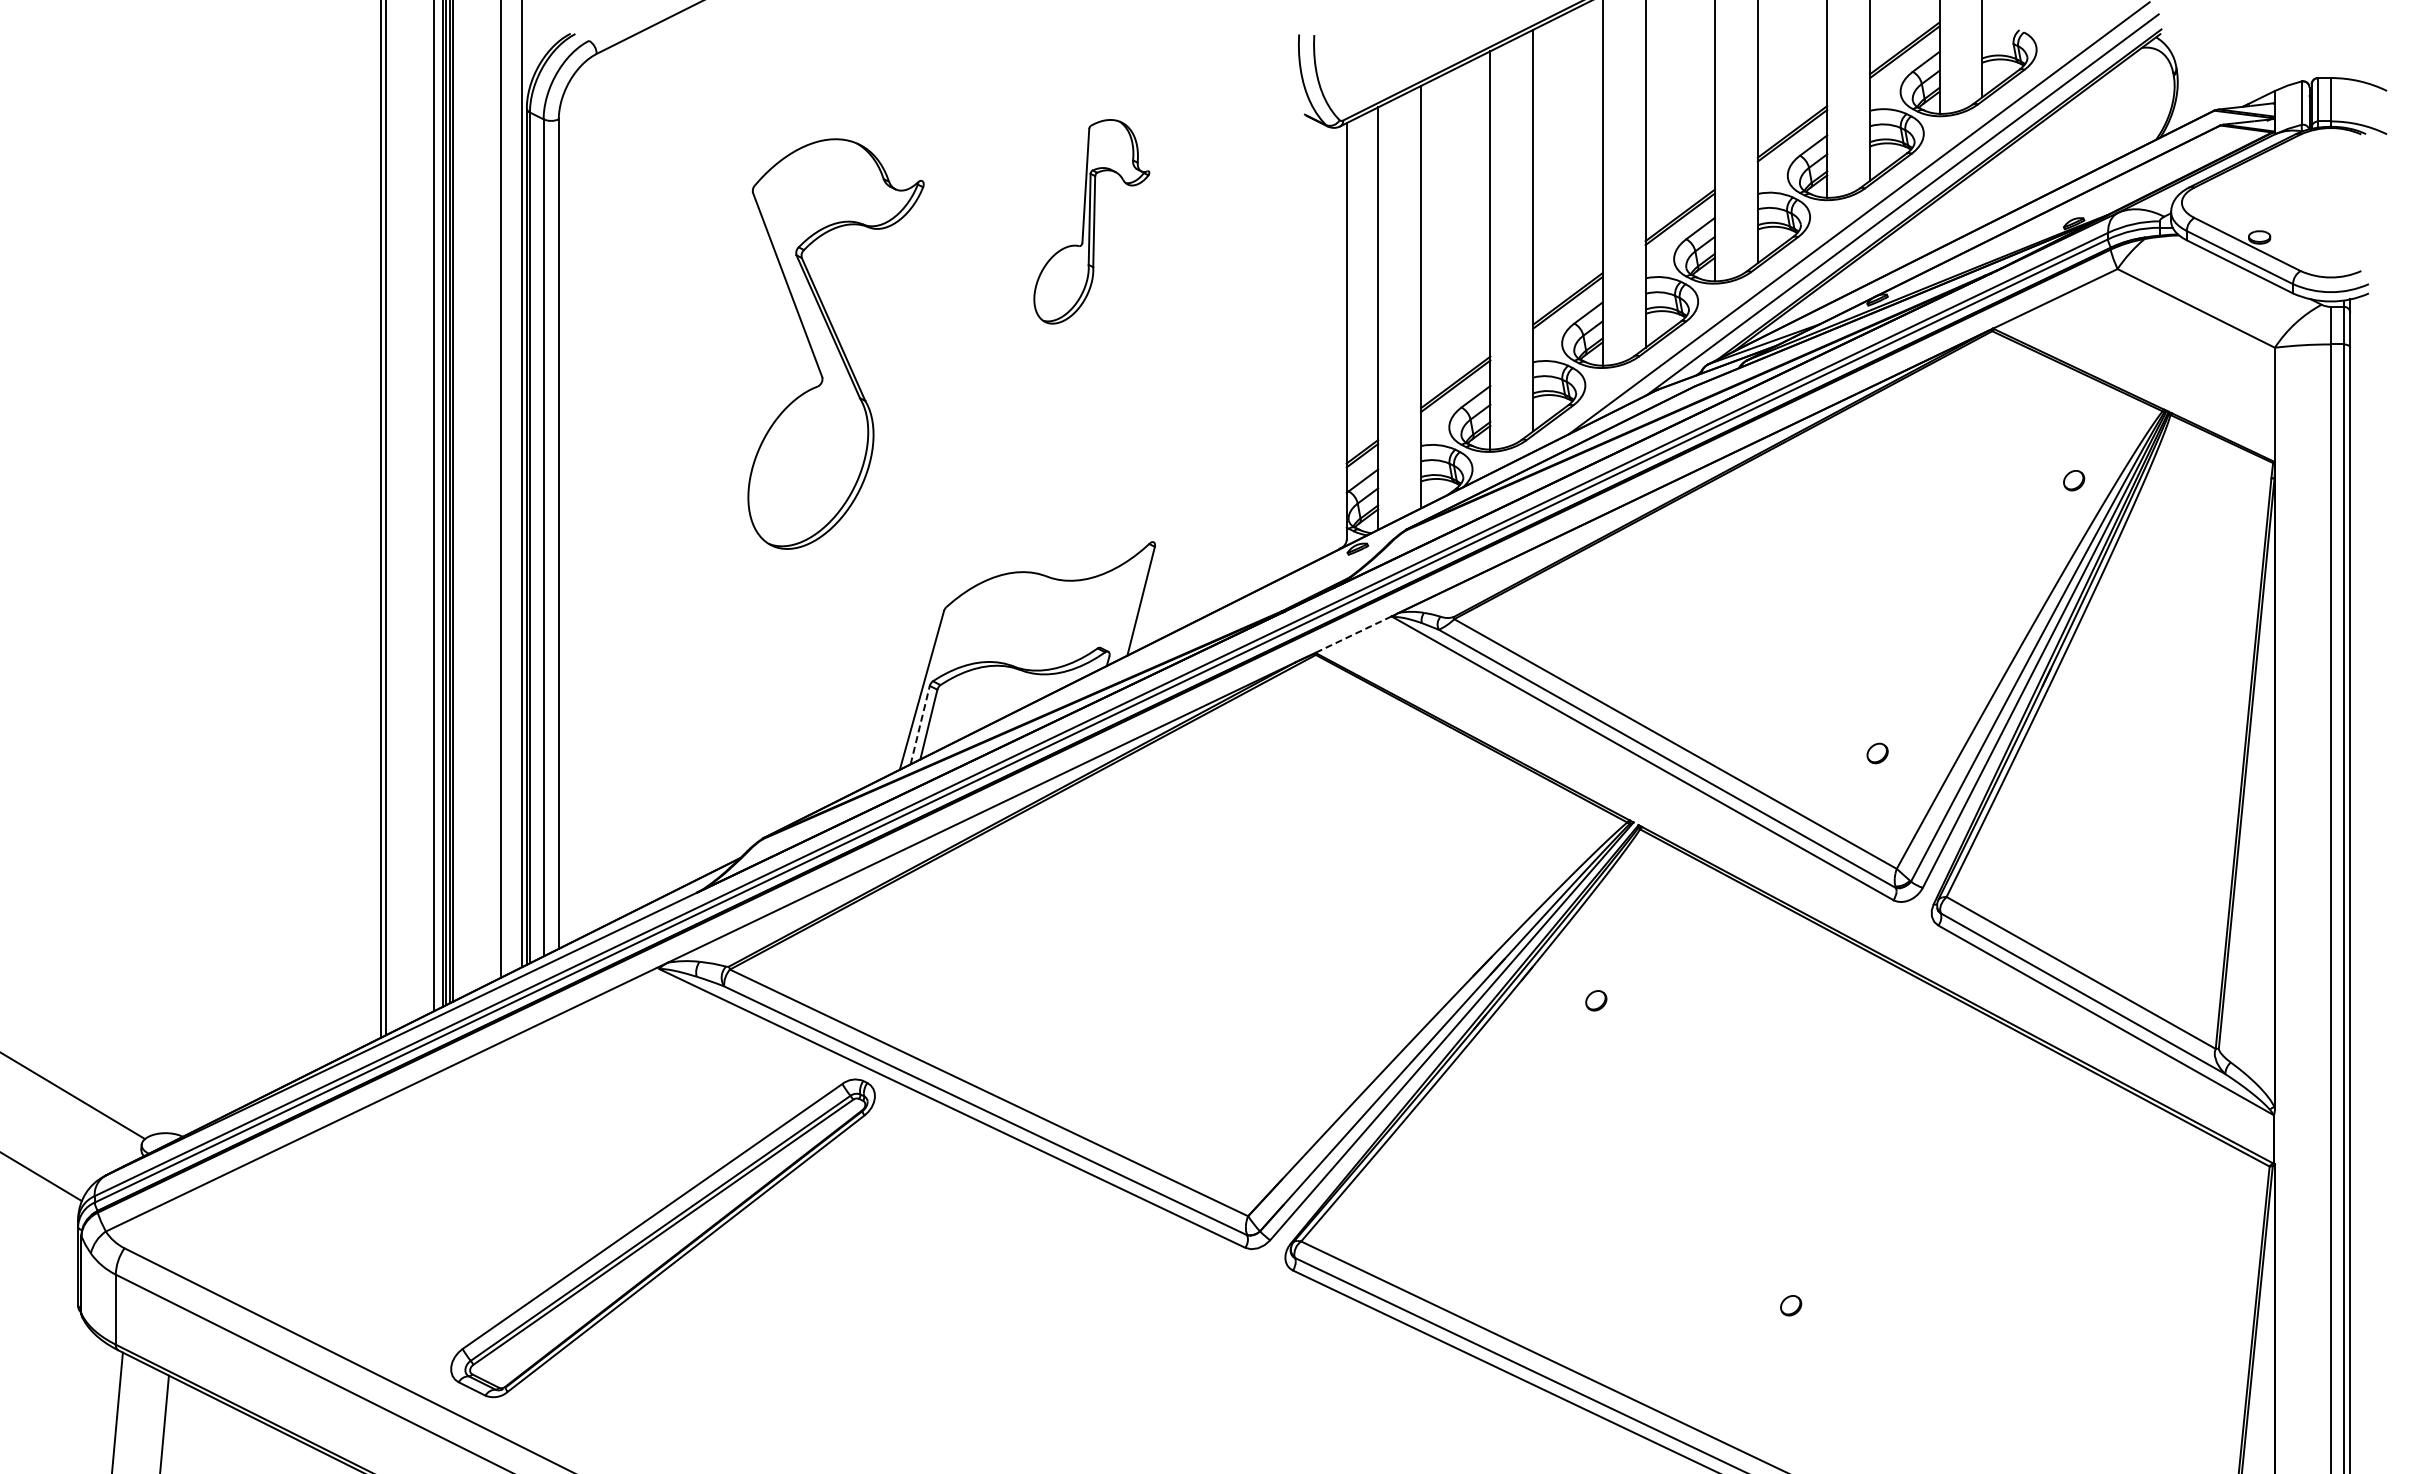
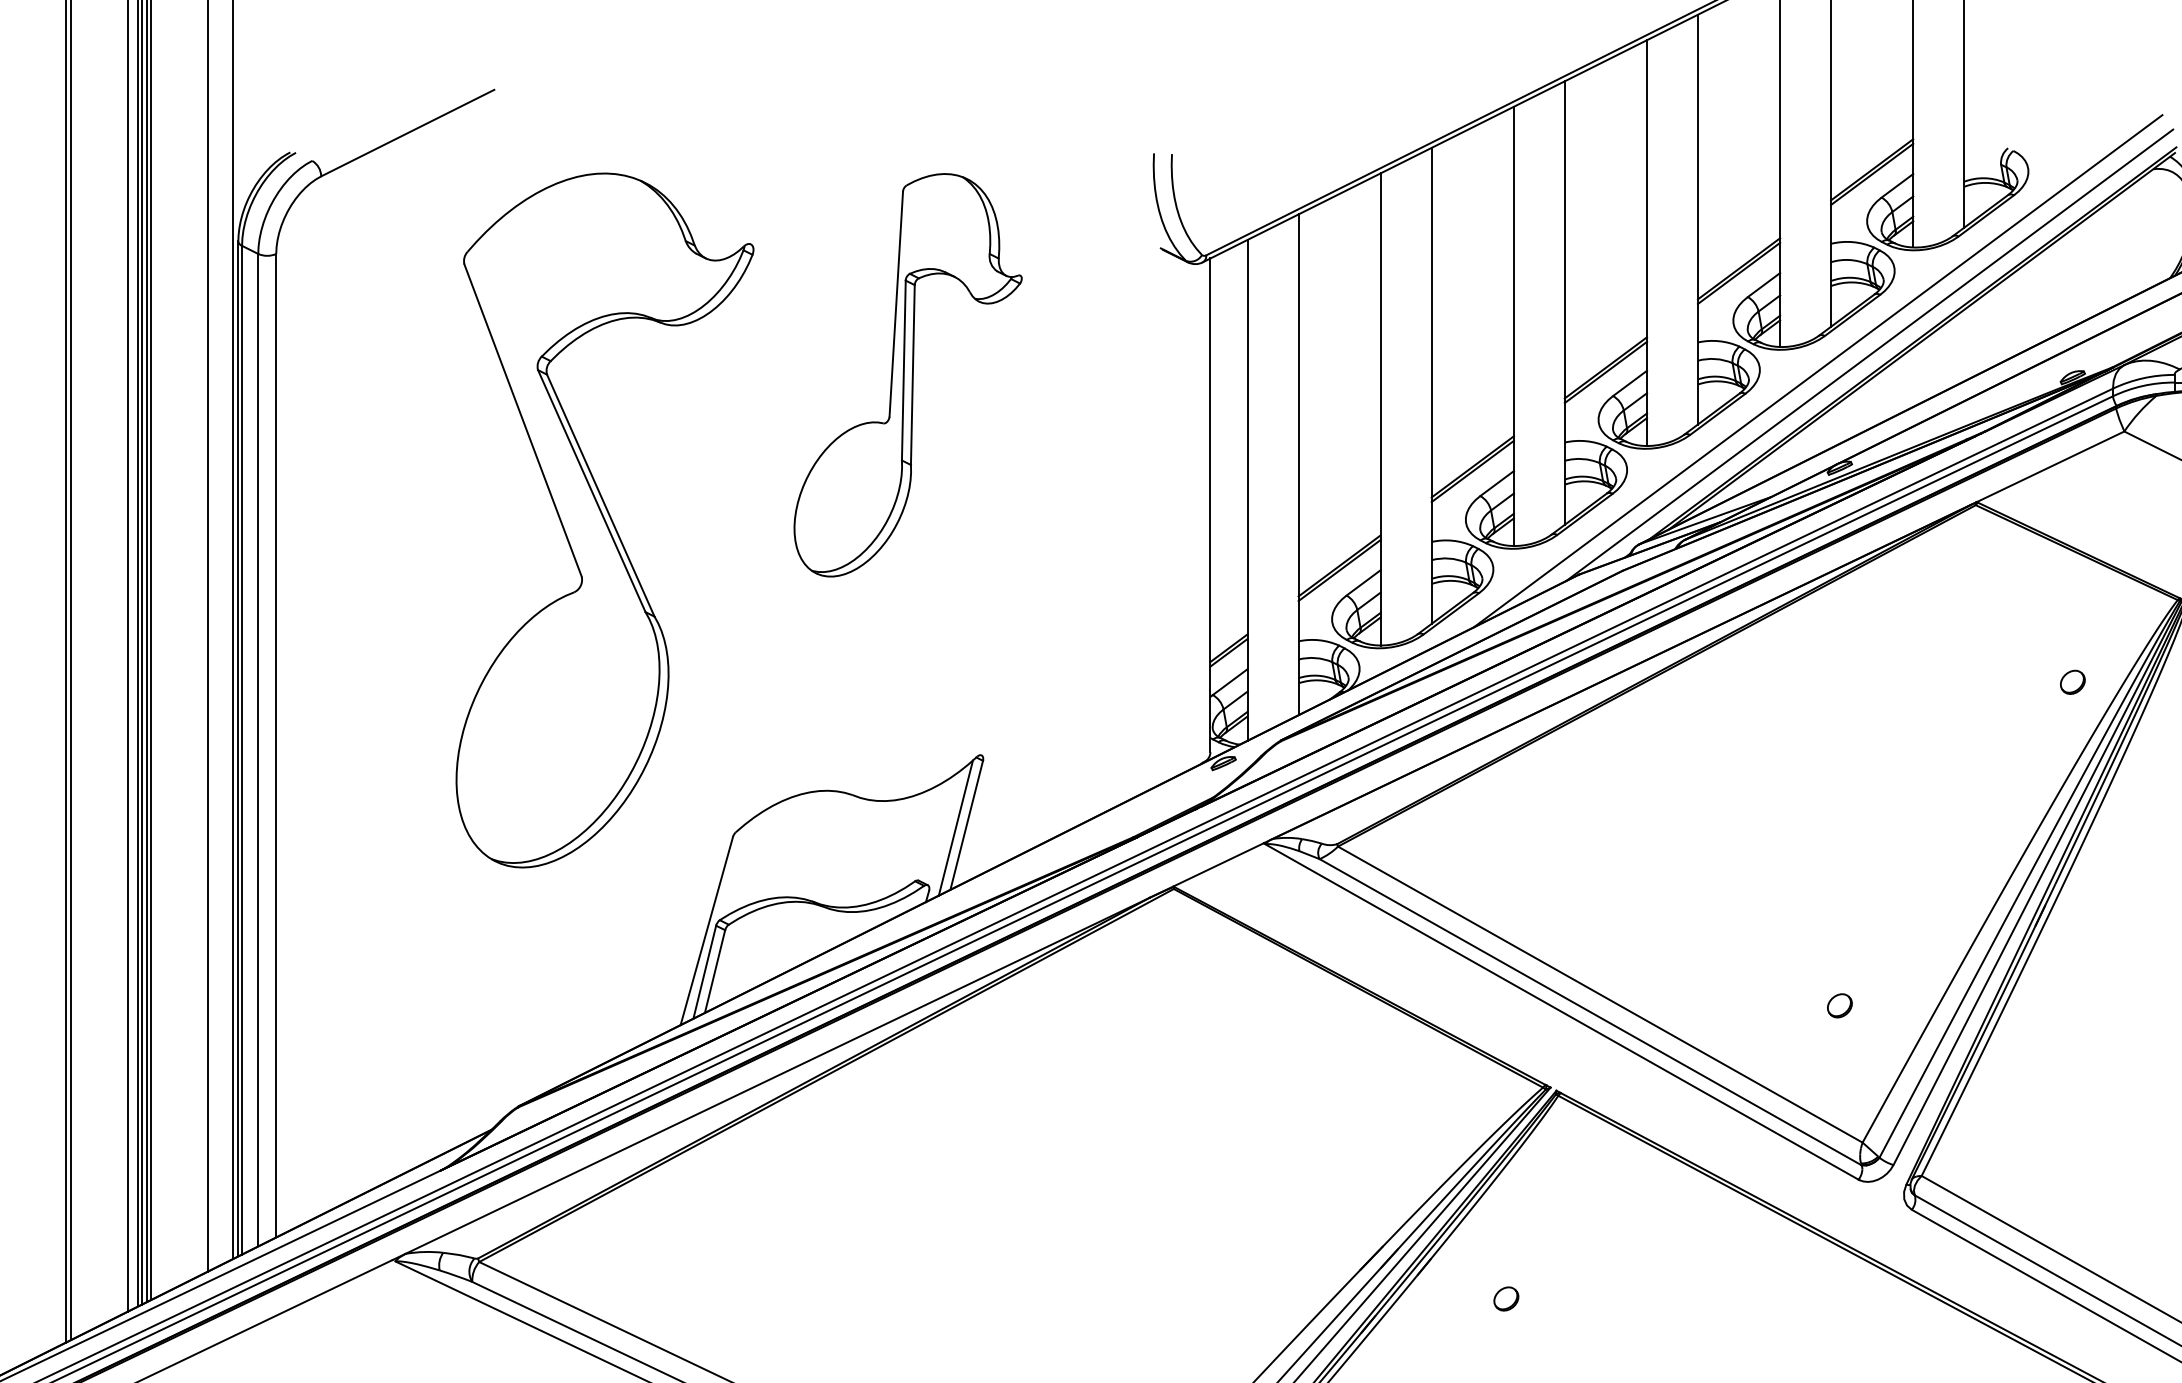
part: (1091, 221) -> (907, 375), size x1.67
part: (835, 343) -> (604, 519), size x1.43
line: (1131, 603) -> (955, 827), added
line: (1353, 634) -> (1218, 864), dashed -> solid
line: (920, 724) -> (705, 971), dashed -> solid

